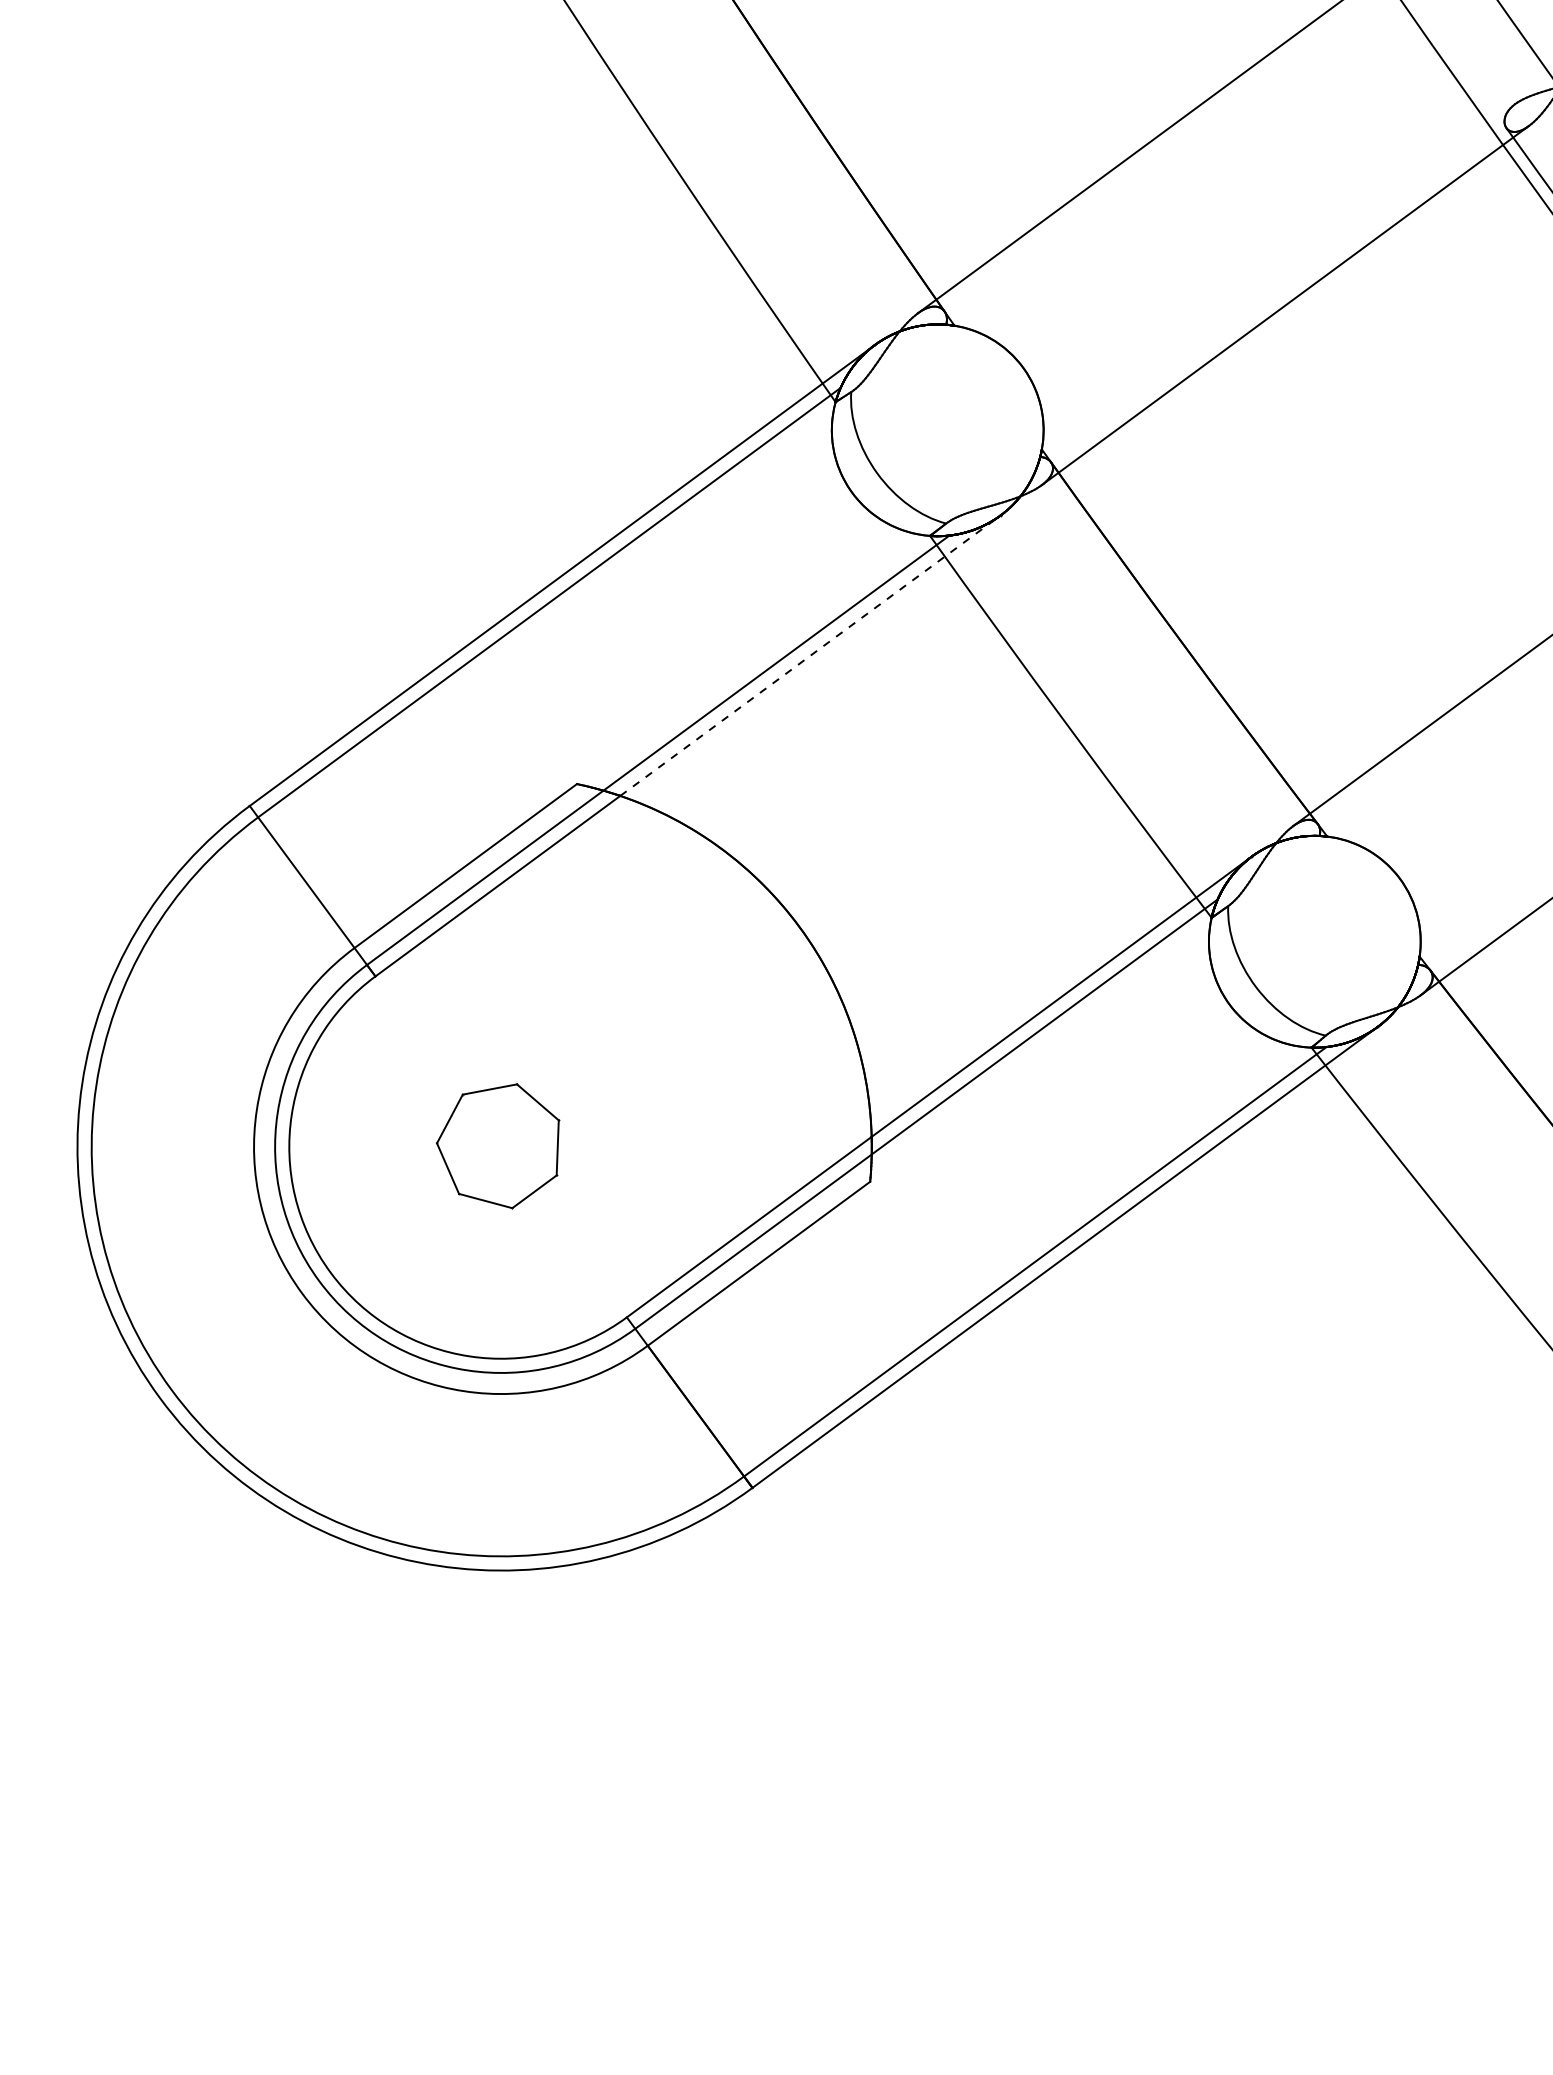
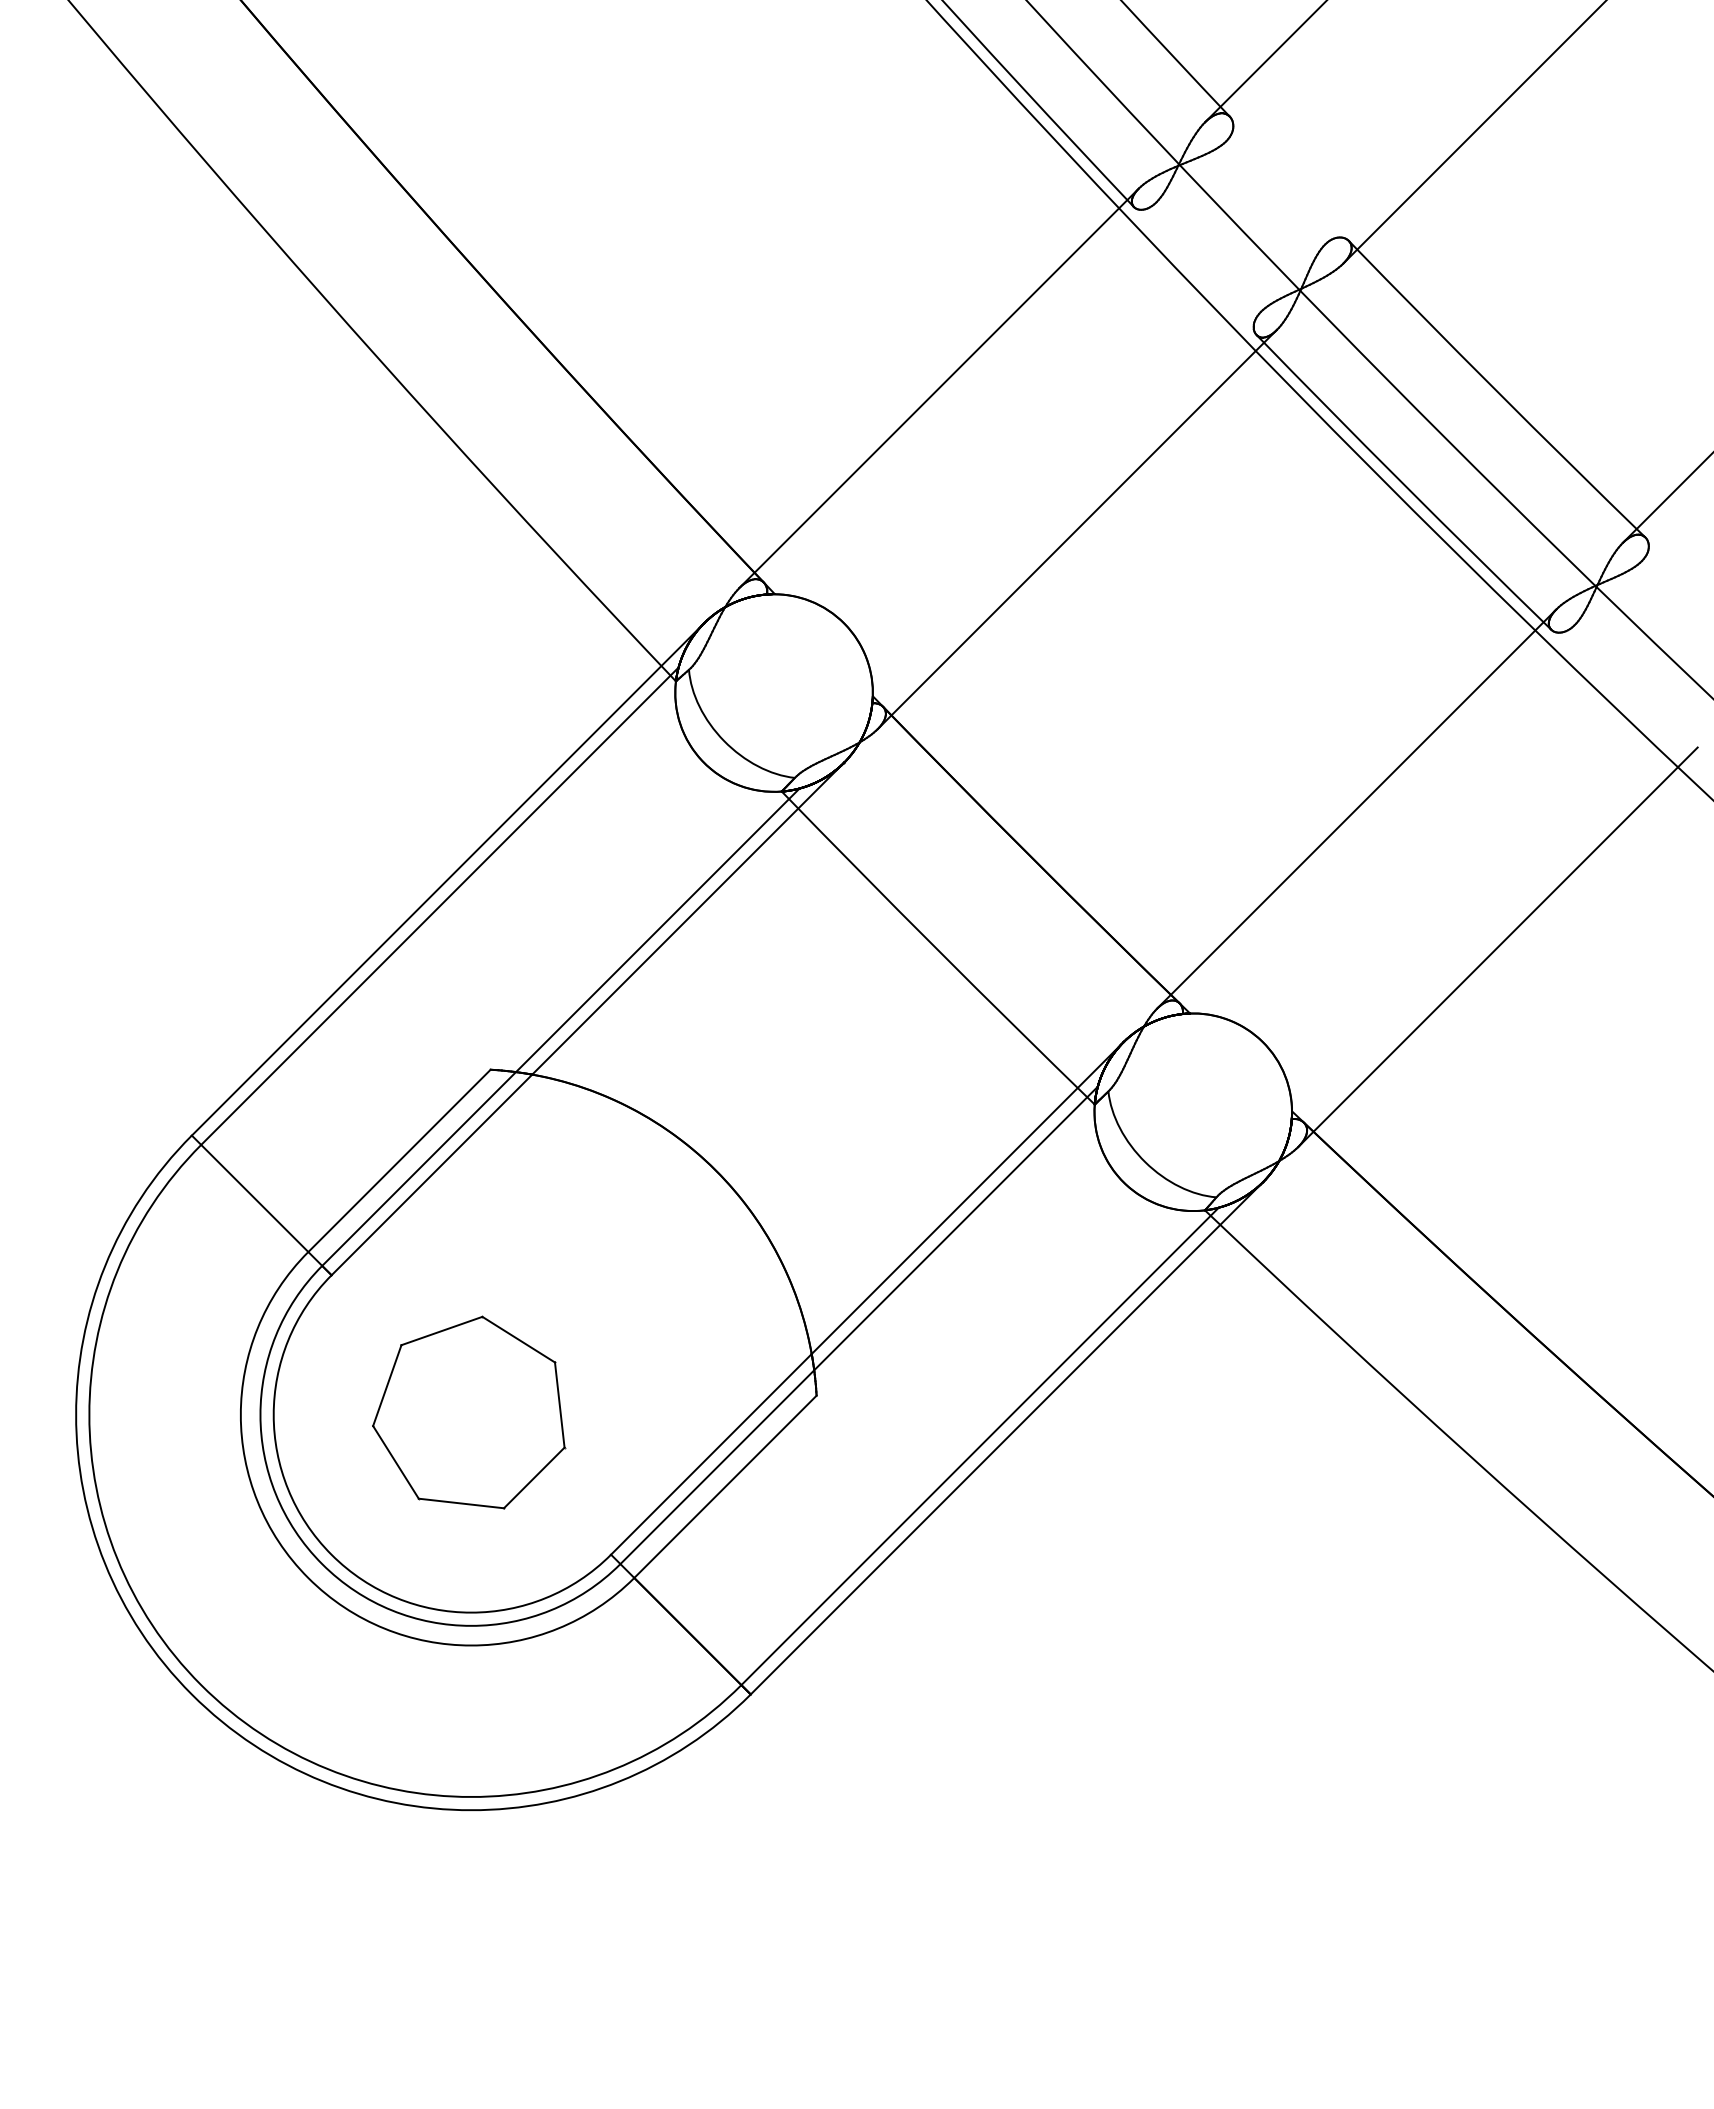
line: (810, 655) -> (688, 918), dashed -> solid
part: (499, 1143) -> (469, 1412), size x1.67

